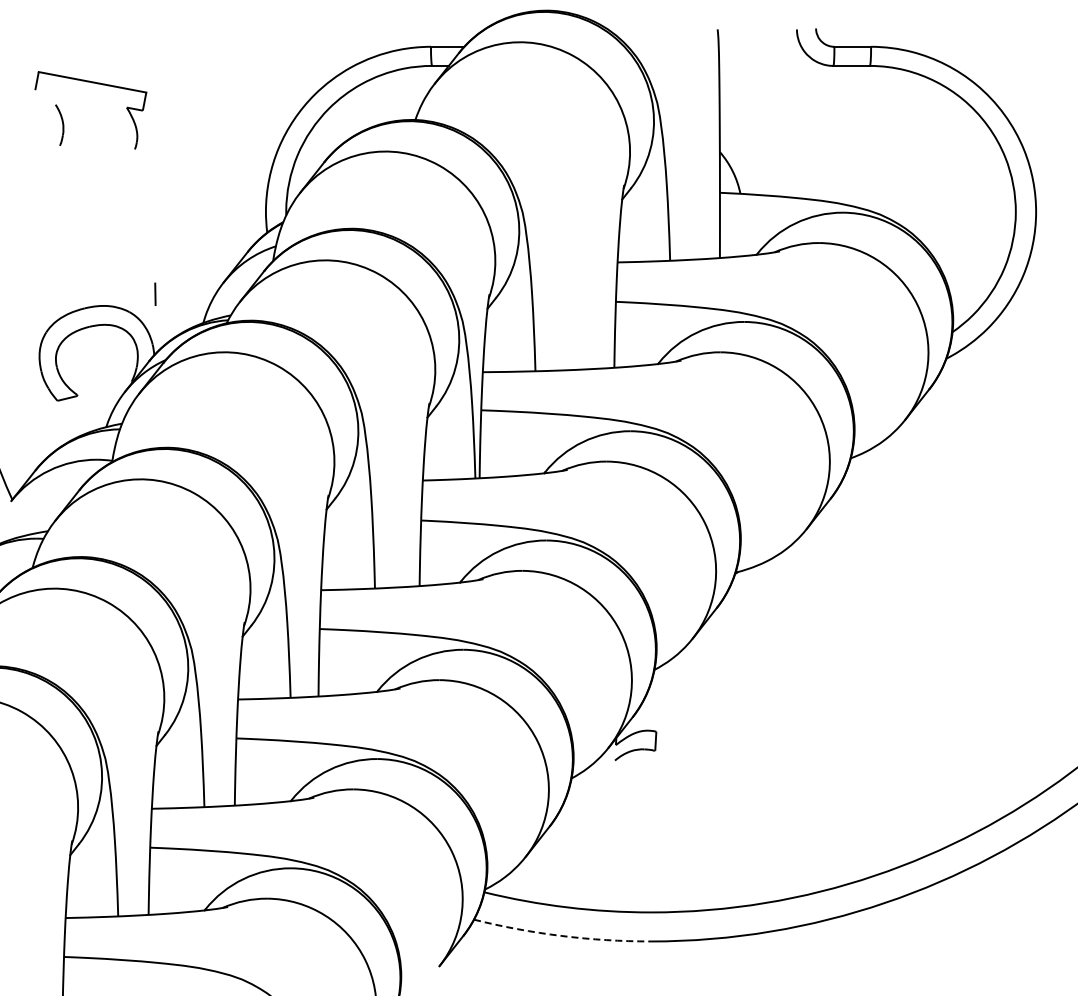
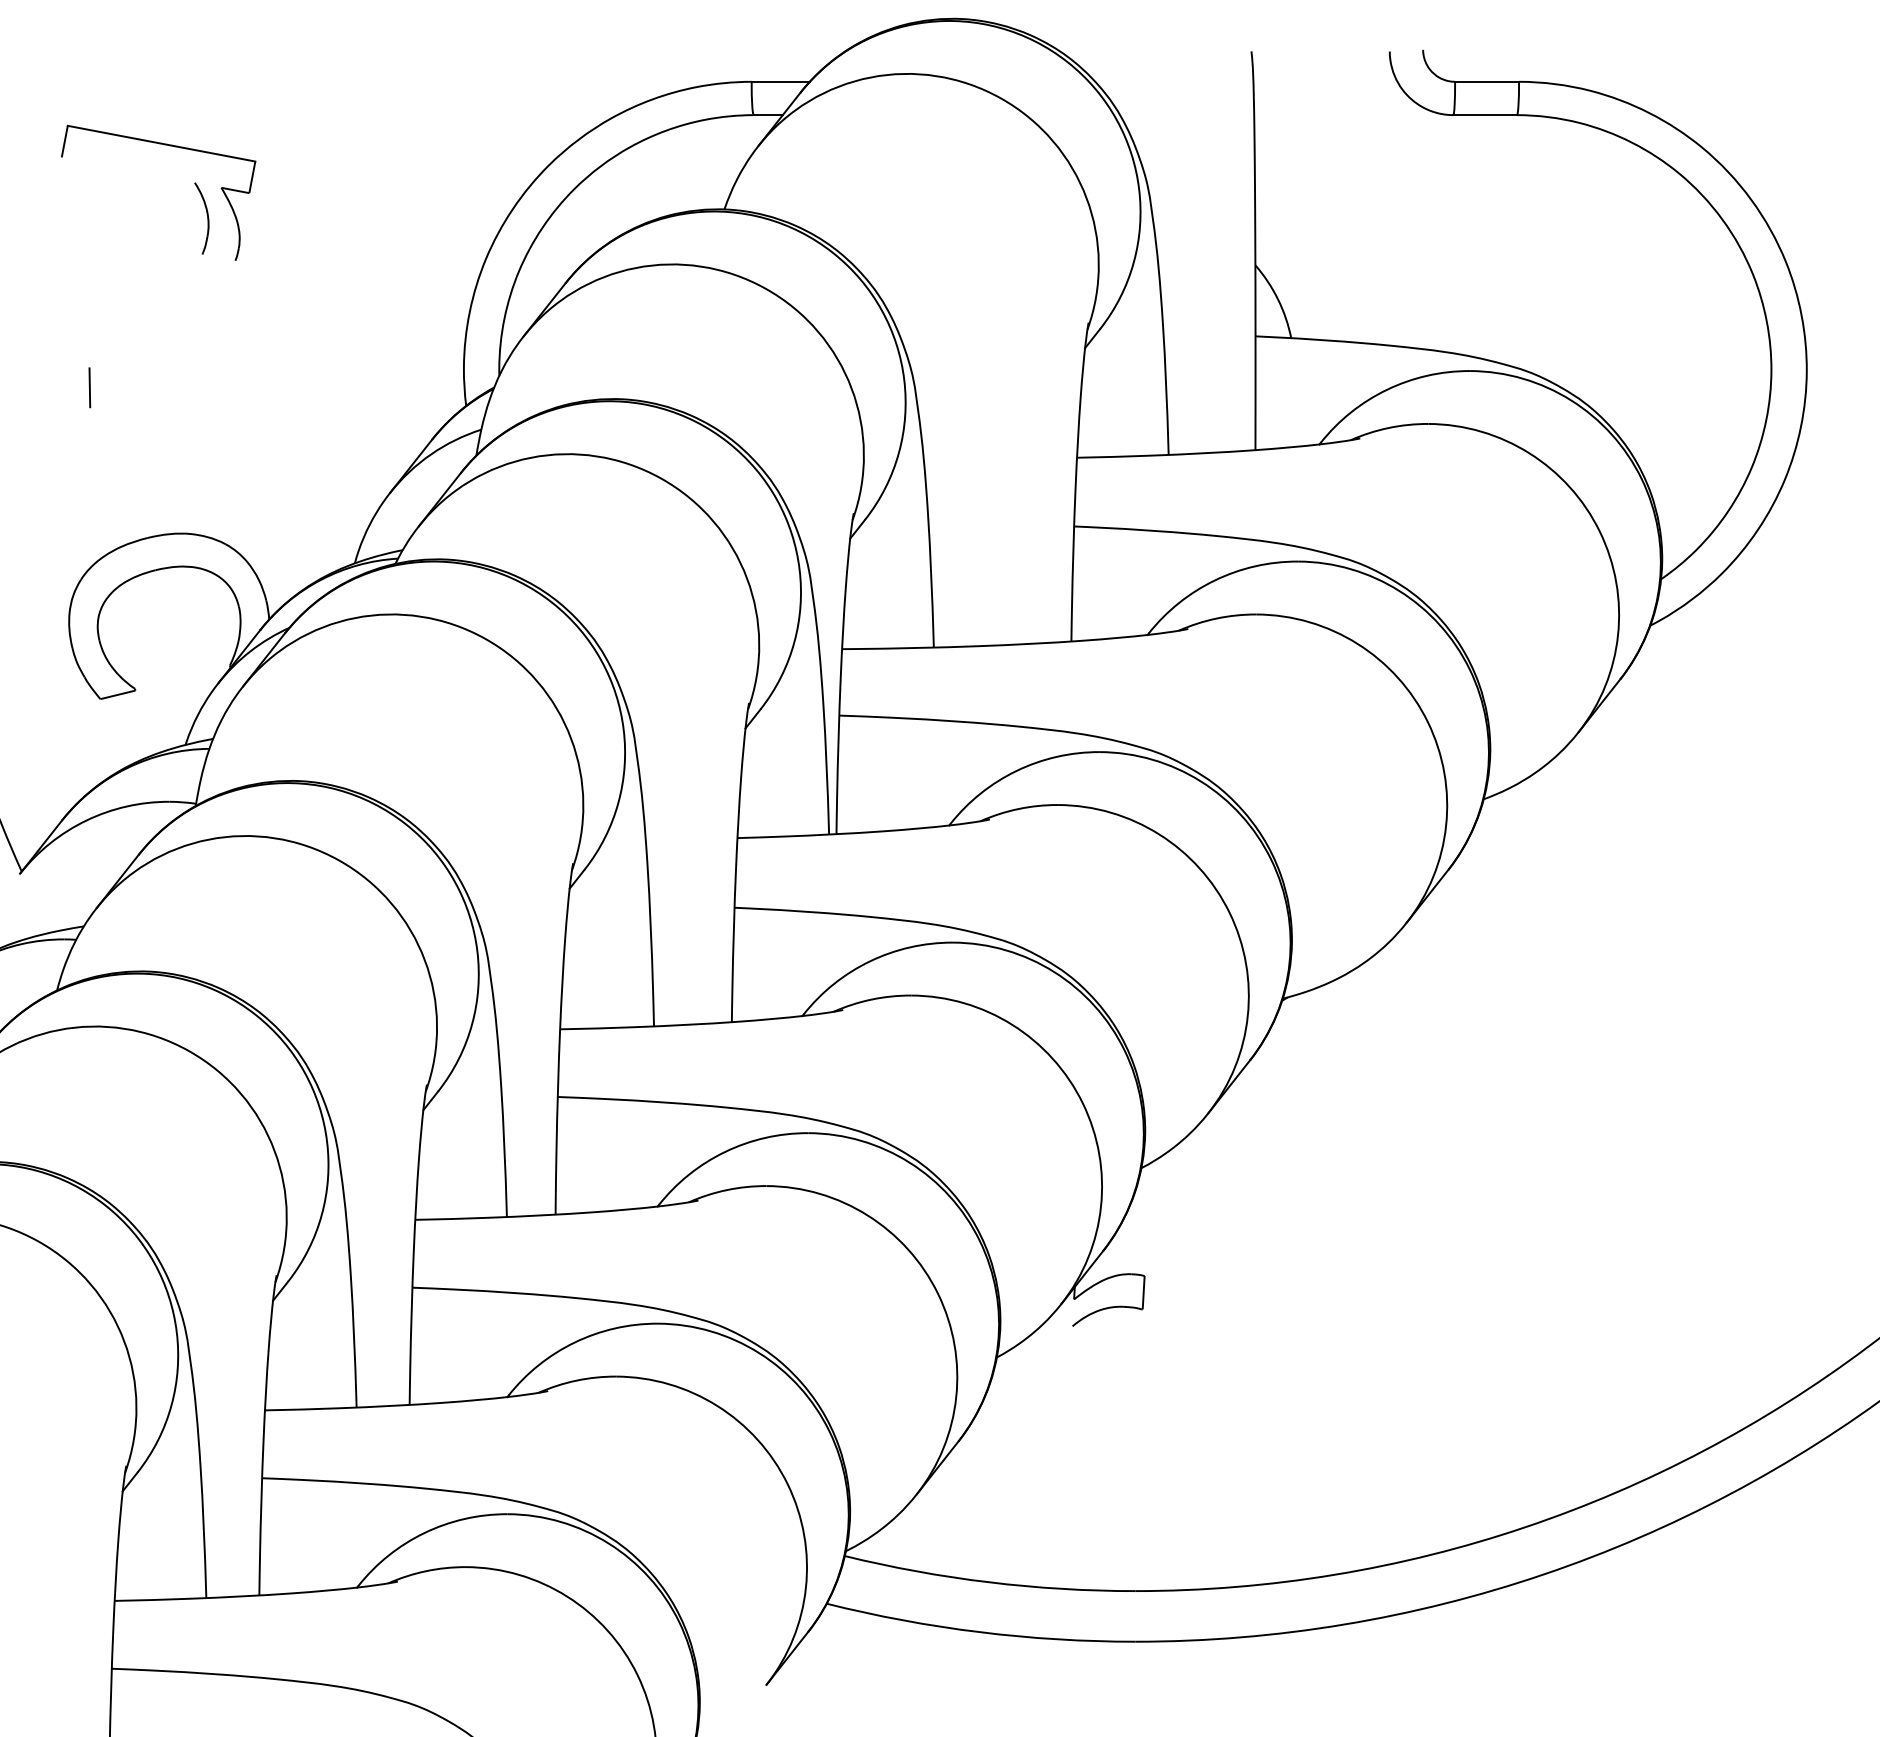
part: (59, 124) -> (201, 217), moved
line: (155, 293) -> (89, 386), moved
arc: (561, 936) -> (979, 1633), dashed -> solid

